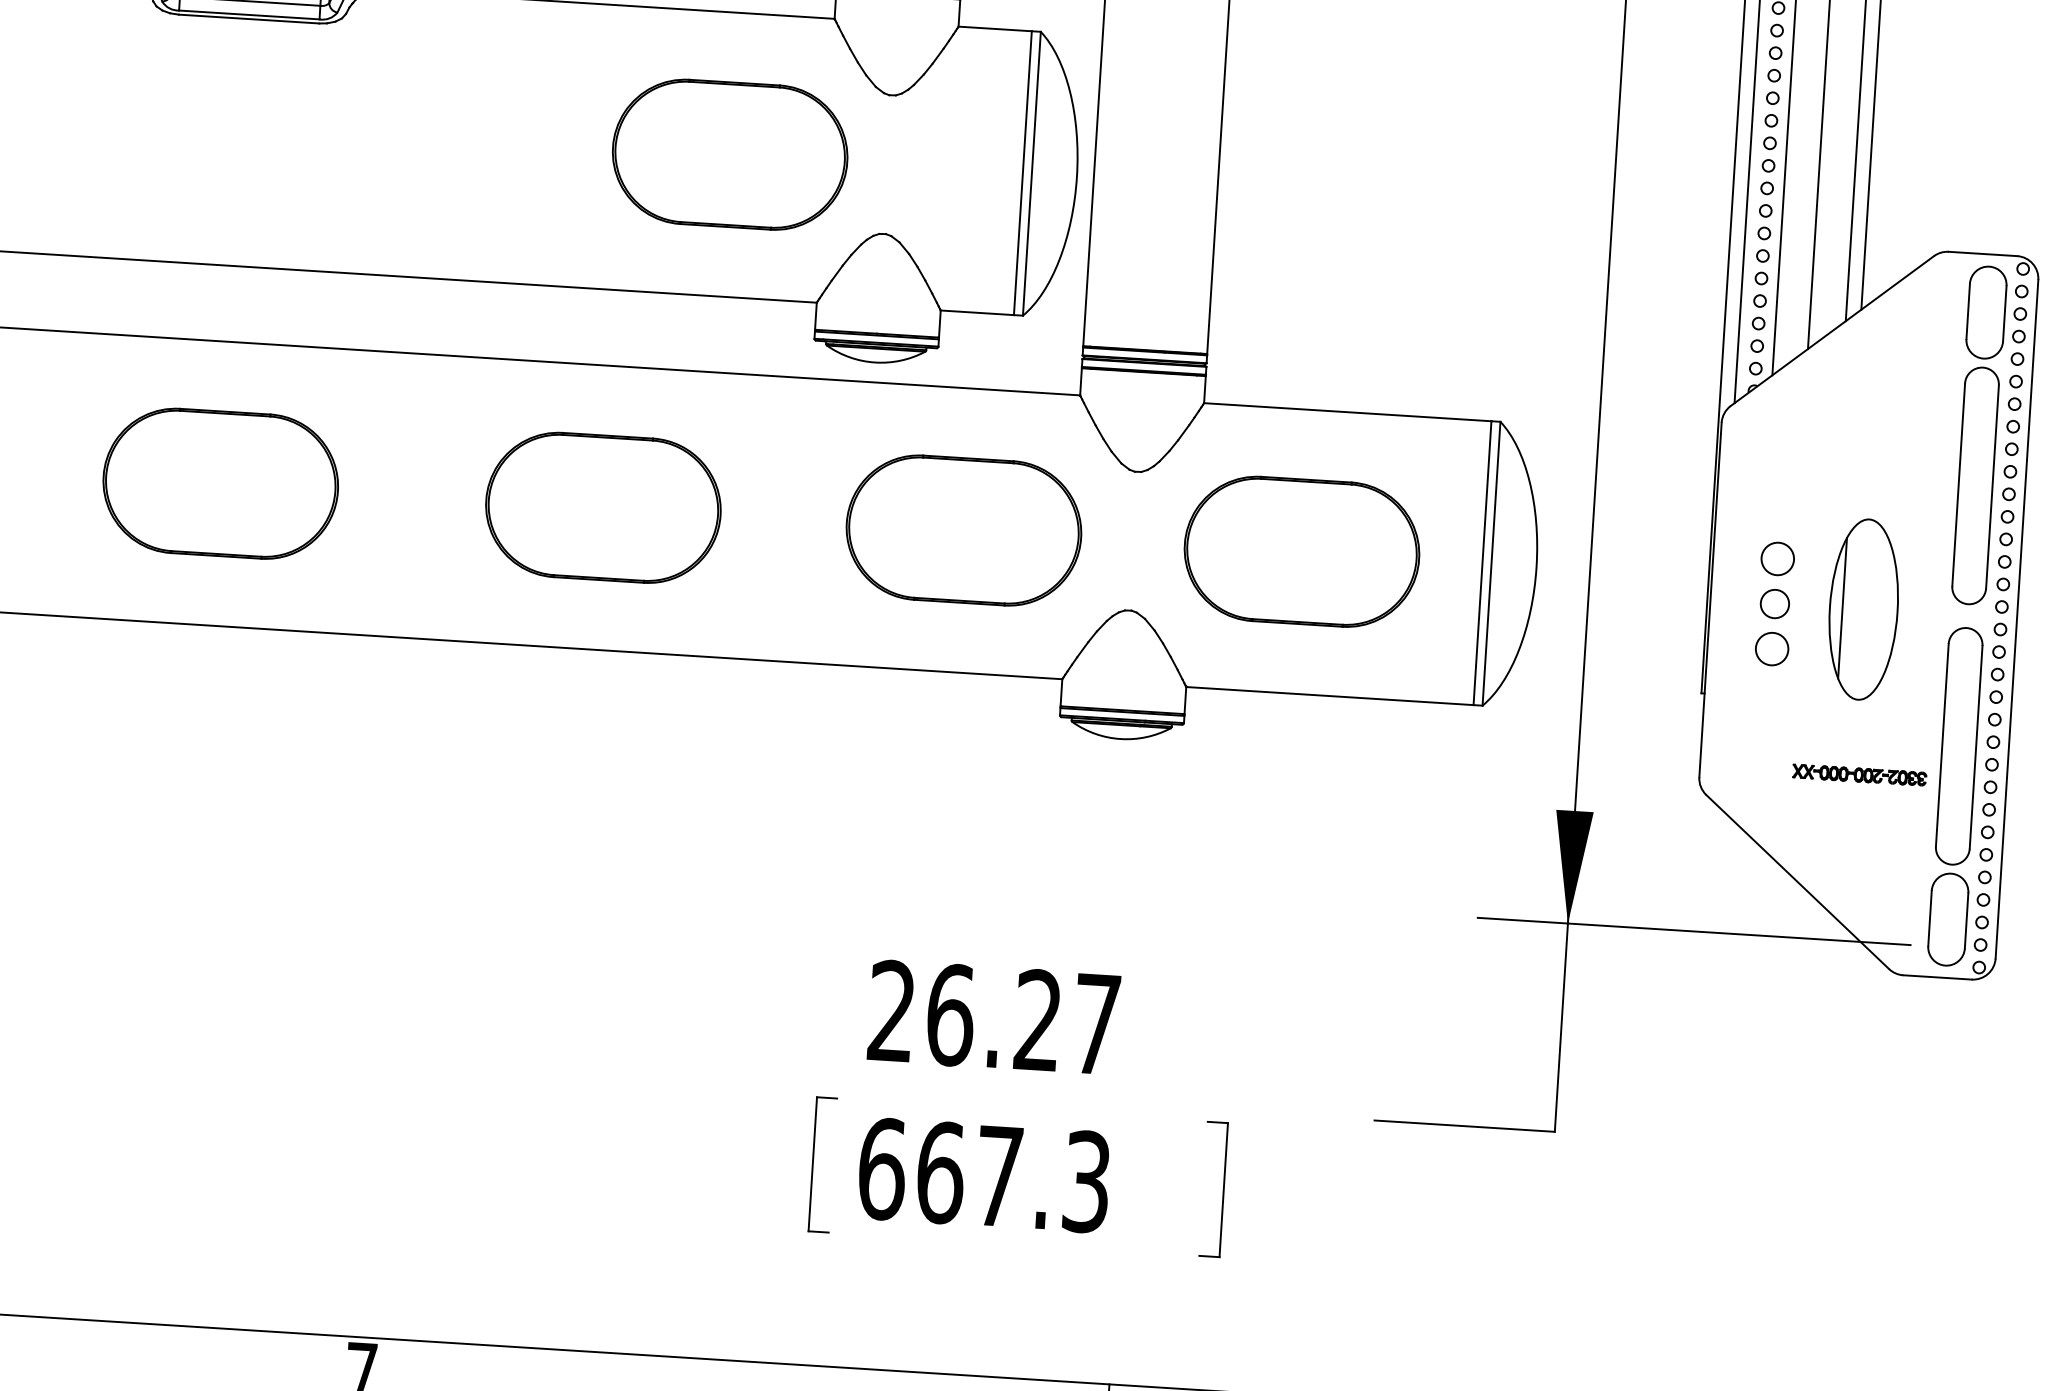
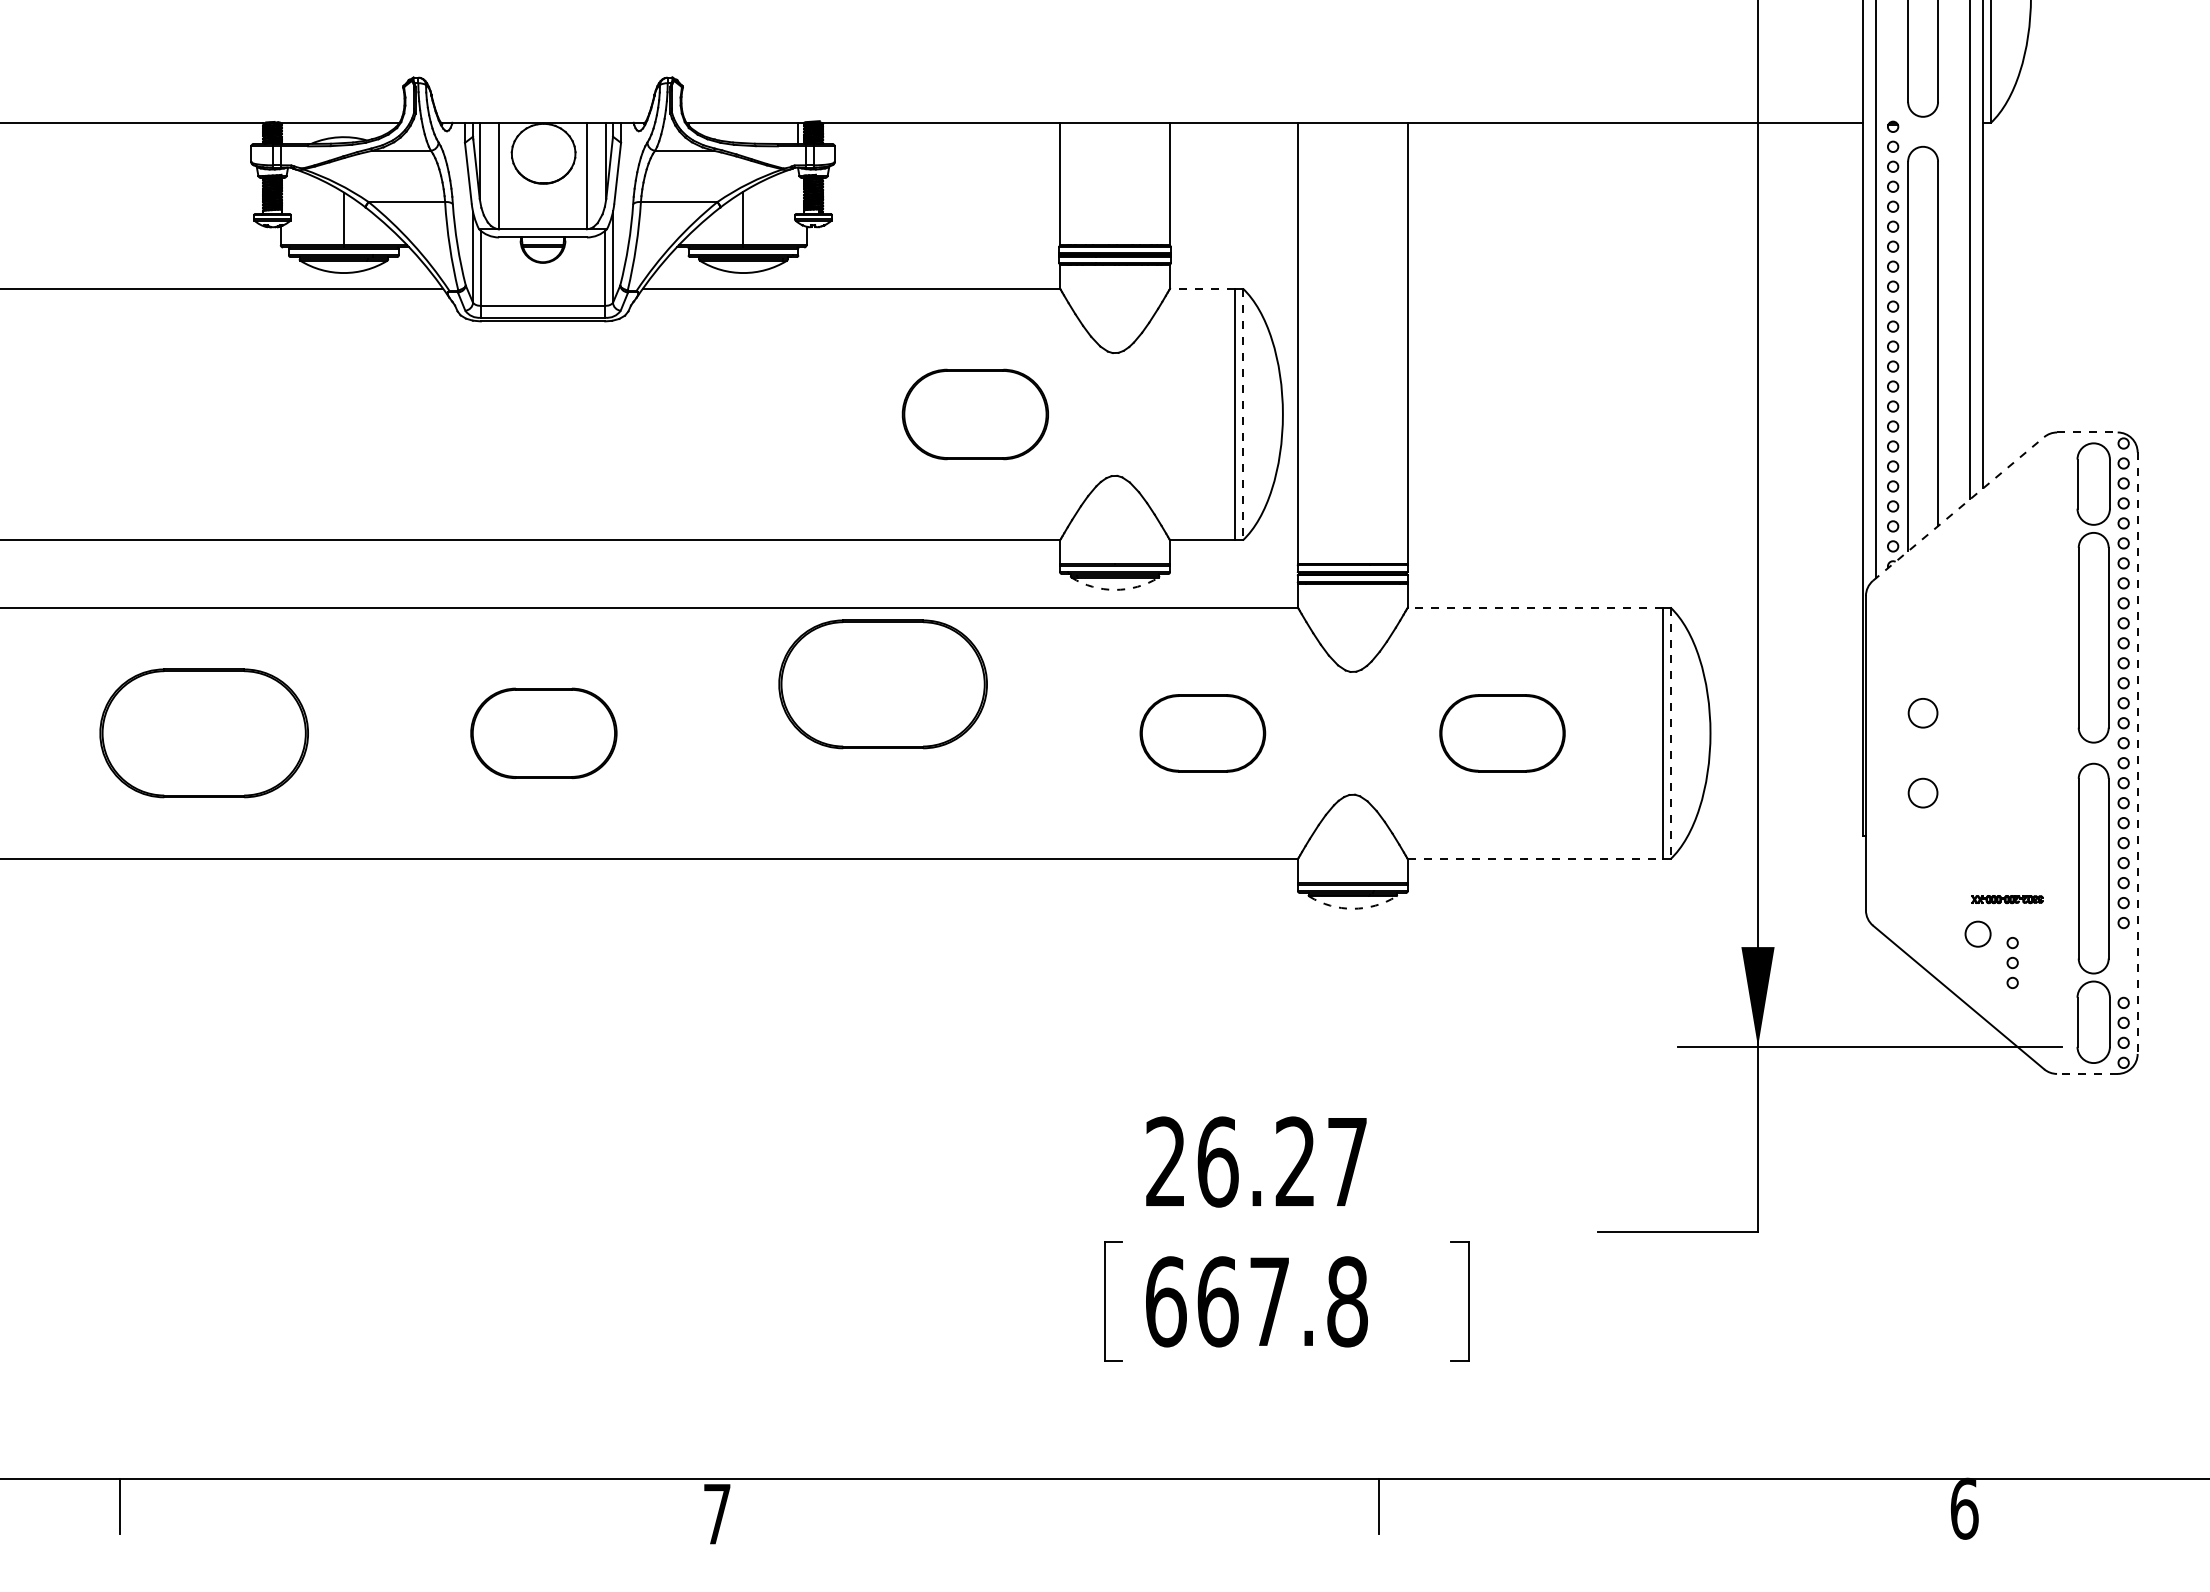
line: (995, 28) -> (1202, 288), solid -> dashed
part: (730, 154) -> (975, 414), size x0.7
line: (1031, 173) -> (1242, 414), solid -> dashed
line: (1983, 253) -> (2087, 432), solid -> dashed
line: (1832, 330) -> (1958, 508), solid -> dashed
arc: (875, 362) -> (1115, 589), solid -> dashed
line: (1347, 412) -> (1534, 607), solid -> dashed
part: (220, 483) -> (543, 733), size x0.7
part: (602, 507) -> (882, 684), moved
part: (963, 530) -> (1202, 733), size x0.6
part: (1301, 551) -> (1502, 733), size x0.6
line: (1491, 563) -> (1670, 733), solid -> dashed
circle: (1774, 603) -> (1977, 933), moved
part: (1863, 608) -> (2001, 752), removed
line: (2016, 619) -> (2137, 753), solid -> dashed
line: (1330, 696) -> (1535, 859), solid -> dashed
arc: (1120, 738) -> (1352, 908), solid -> dashed
part: (1859, 775) -> (2007, 899), size x0.6
part: (1986, 854) -> (2012, 962), moved
line: (1936, 976) -> (2086, 1073), solid -> dashed
text: (1086, 1181) -> (1347, 1301), 667.3 -> 667.8

